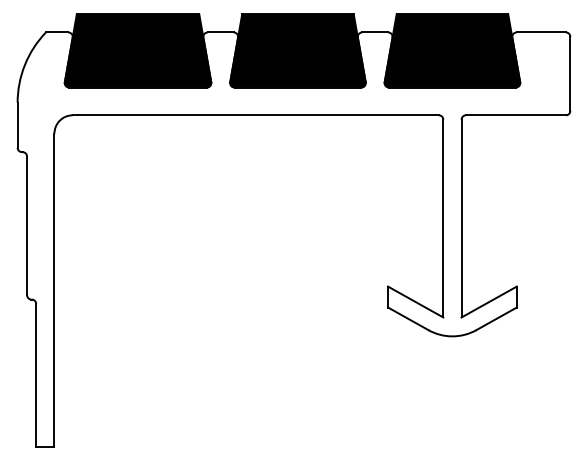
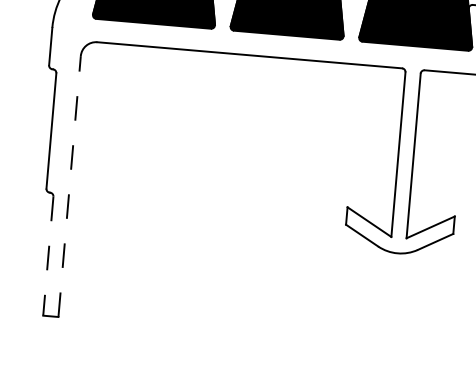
line: (54, 290) -> (69, 186), solid -> dashed
line: (36, 375) -> (48, 256), solid -> dashed

